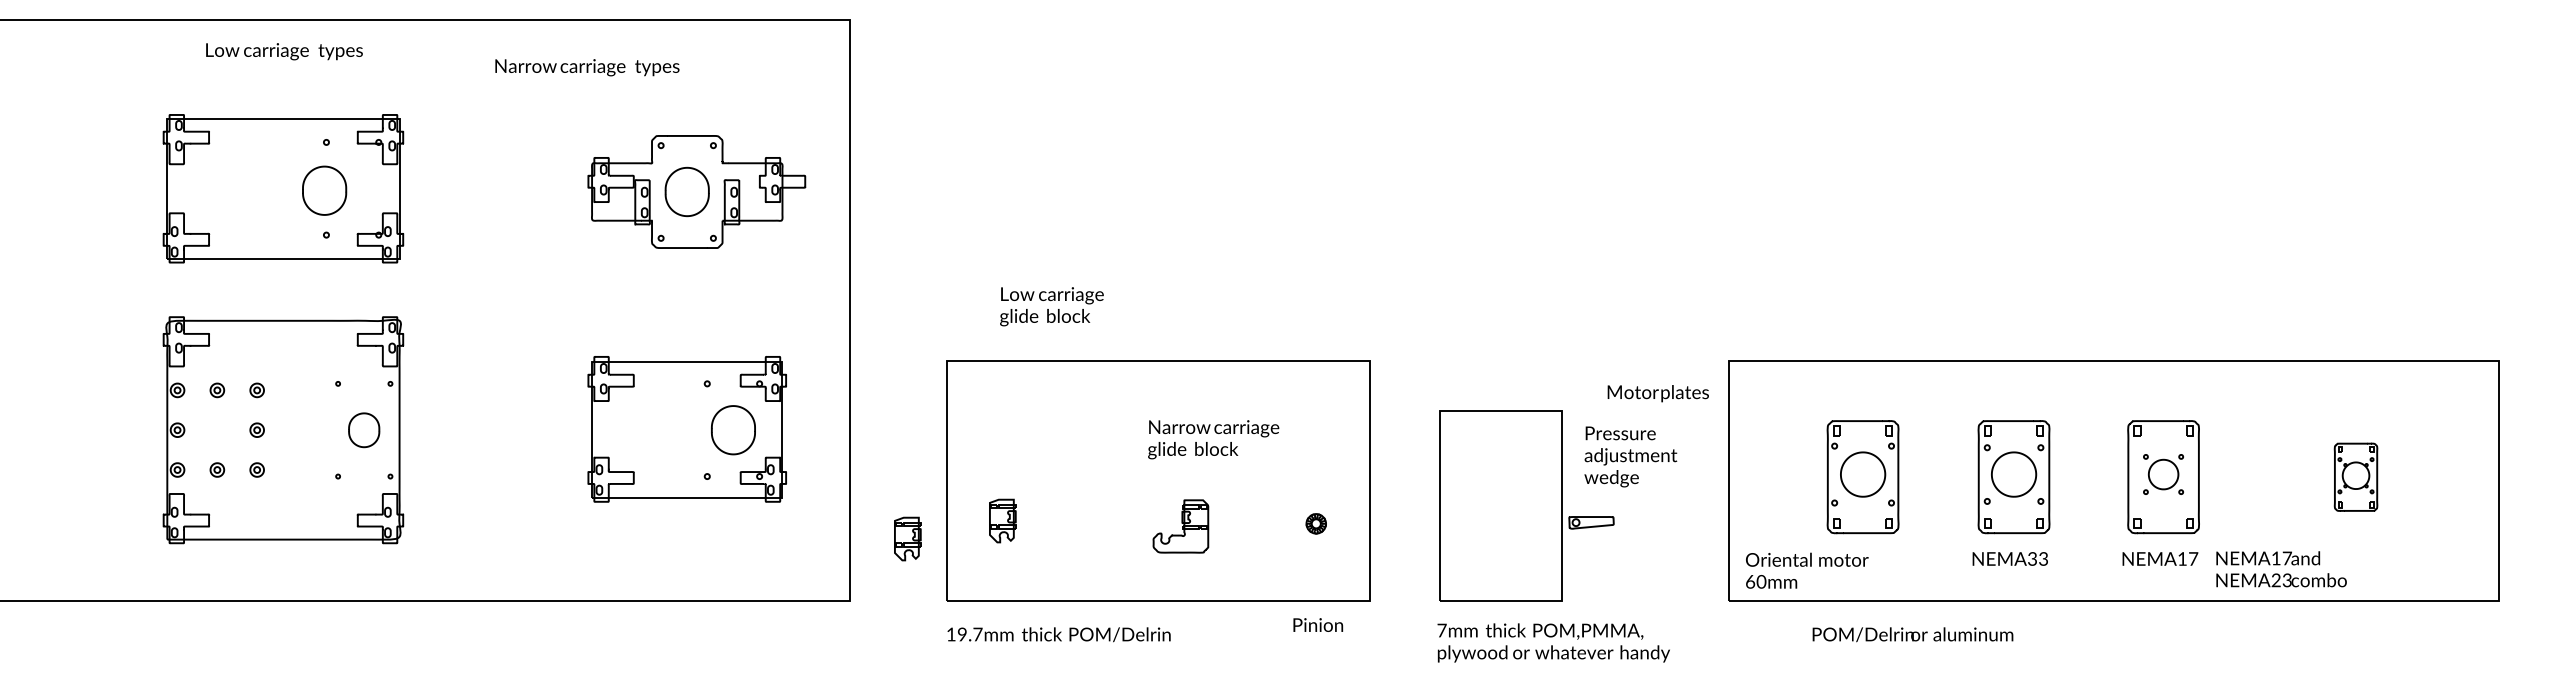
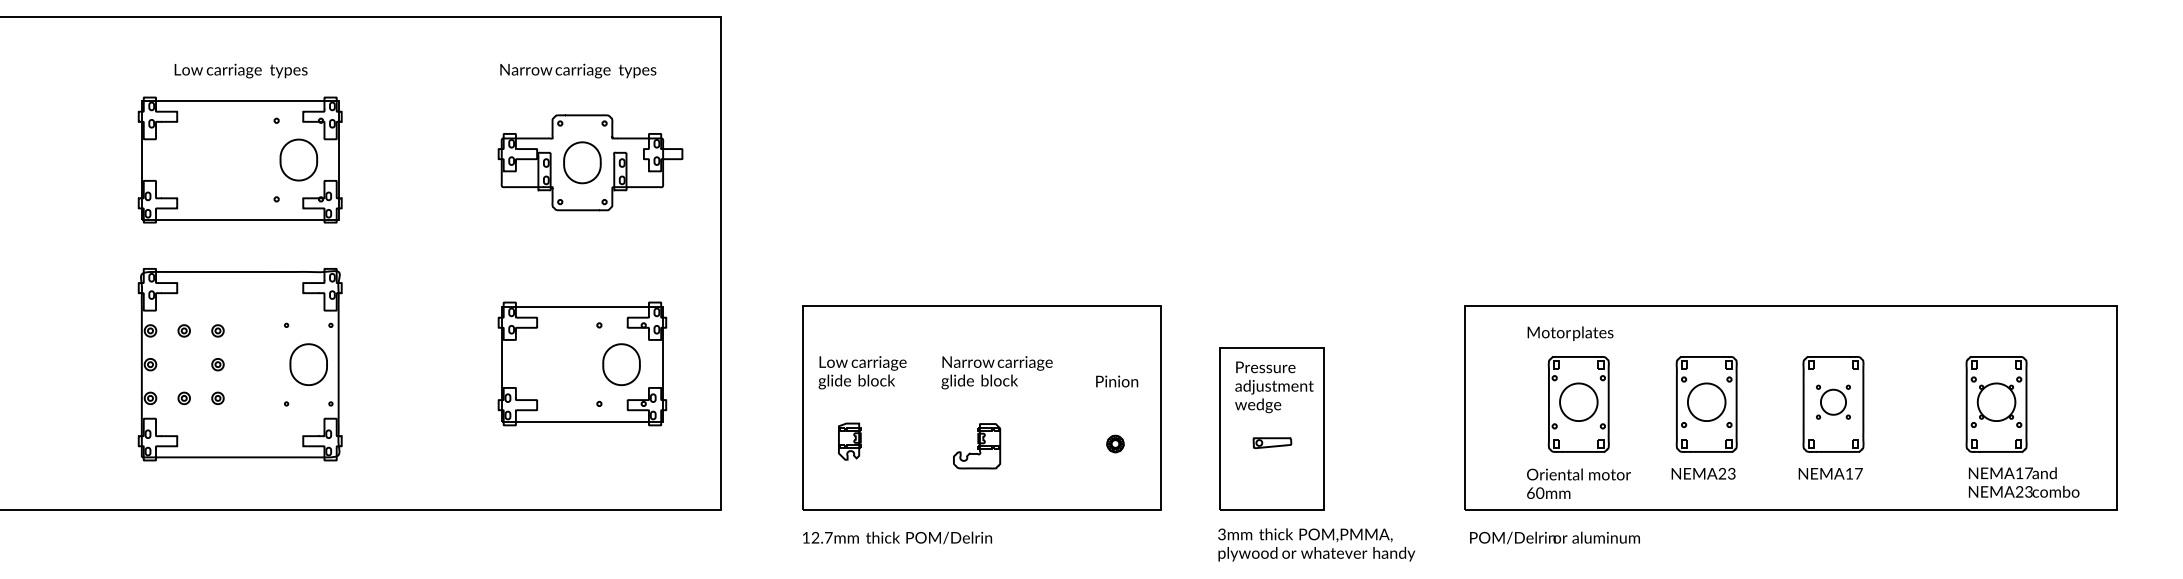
text: (284, 51) -> (241, 70), moved
text: (587, 67) -> (578, 70), moved
part: (324, 190) -> (298, 159), moved
text: (1051, 306) -> (862, 372), moved
text: (1657, 393) -> (1569, 333), moved
part: (363, 430) -> (308, 364), size x1.43
text: (1213, 439) -> (997, 372), moved
text: (1630, 456) -> (1274, 386), moved
part: (2355, 477) -> (1996, 404), size x1.67
part: (1591, 522) -> (1272, 442), moved
part: (1180, 526) -> (976, 446), moved
part: (907, 538) -> (769, 456), removed
text: (2032, 560) -> (1722, 475), NEMA33 -> NEMA23
text: (2281, 569) -> (2024, 482), moved
text: (1807, 570) -> (1579, 483), moved
text: (1318, 624) -> (1117, 381), moved
text: (1441, 630) -> (1221, 534), 7mm -> 3mm
text: (1912, 634) -> (1554, 537), moved
text: (961, 635) -> (814, 538), 19.7mm -> 12.7mm

